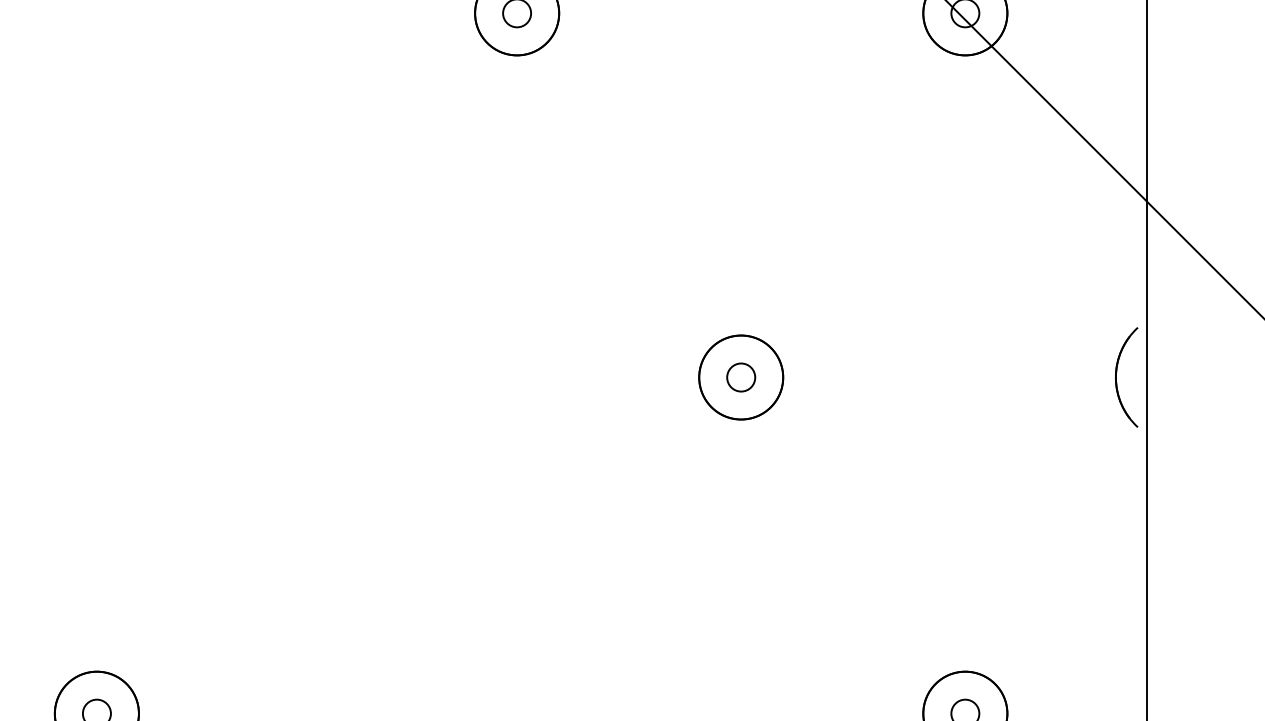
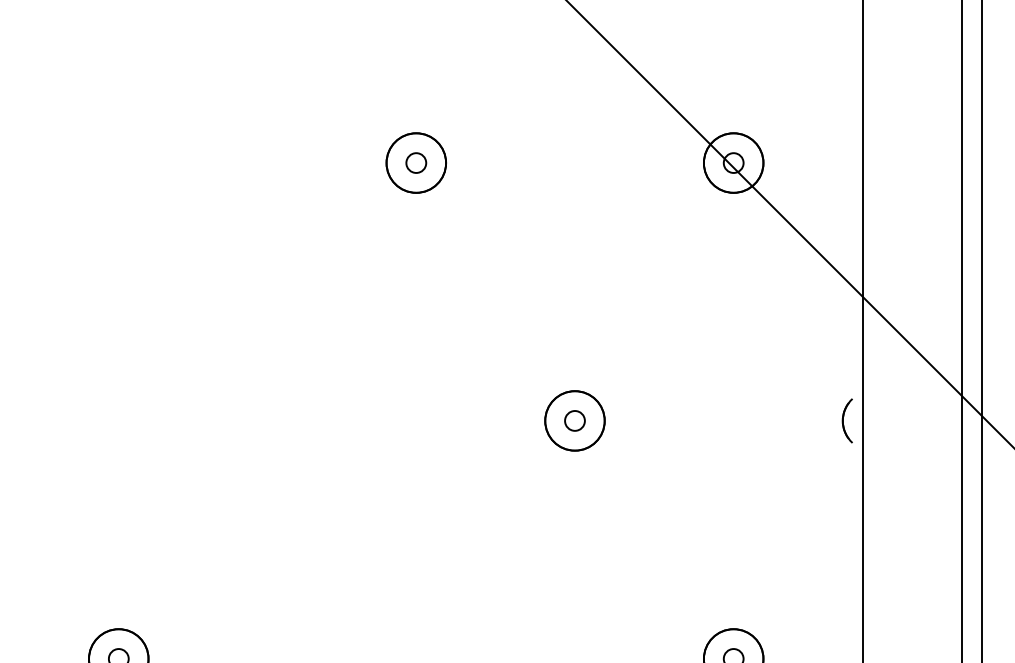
part: (1124, 376) -> (846, 420), size x0.62

